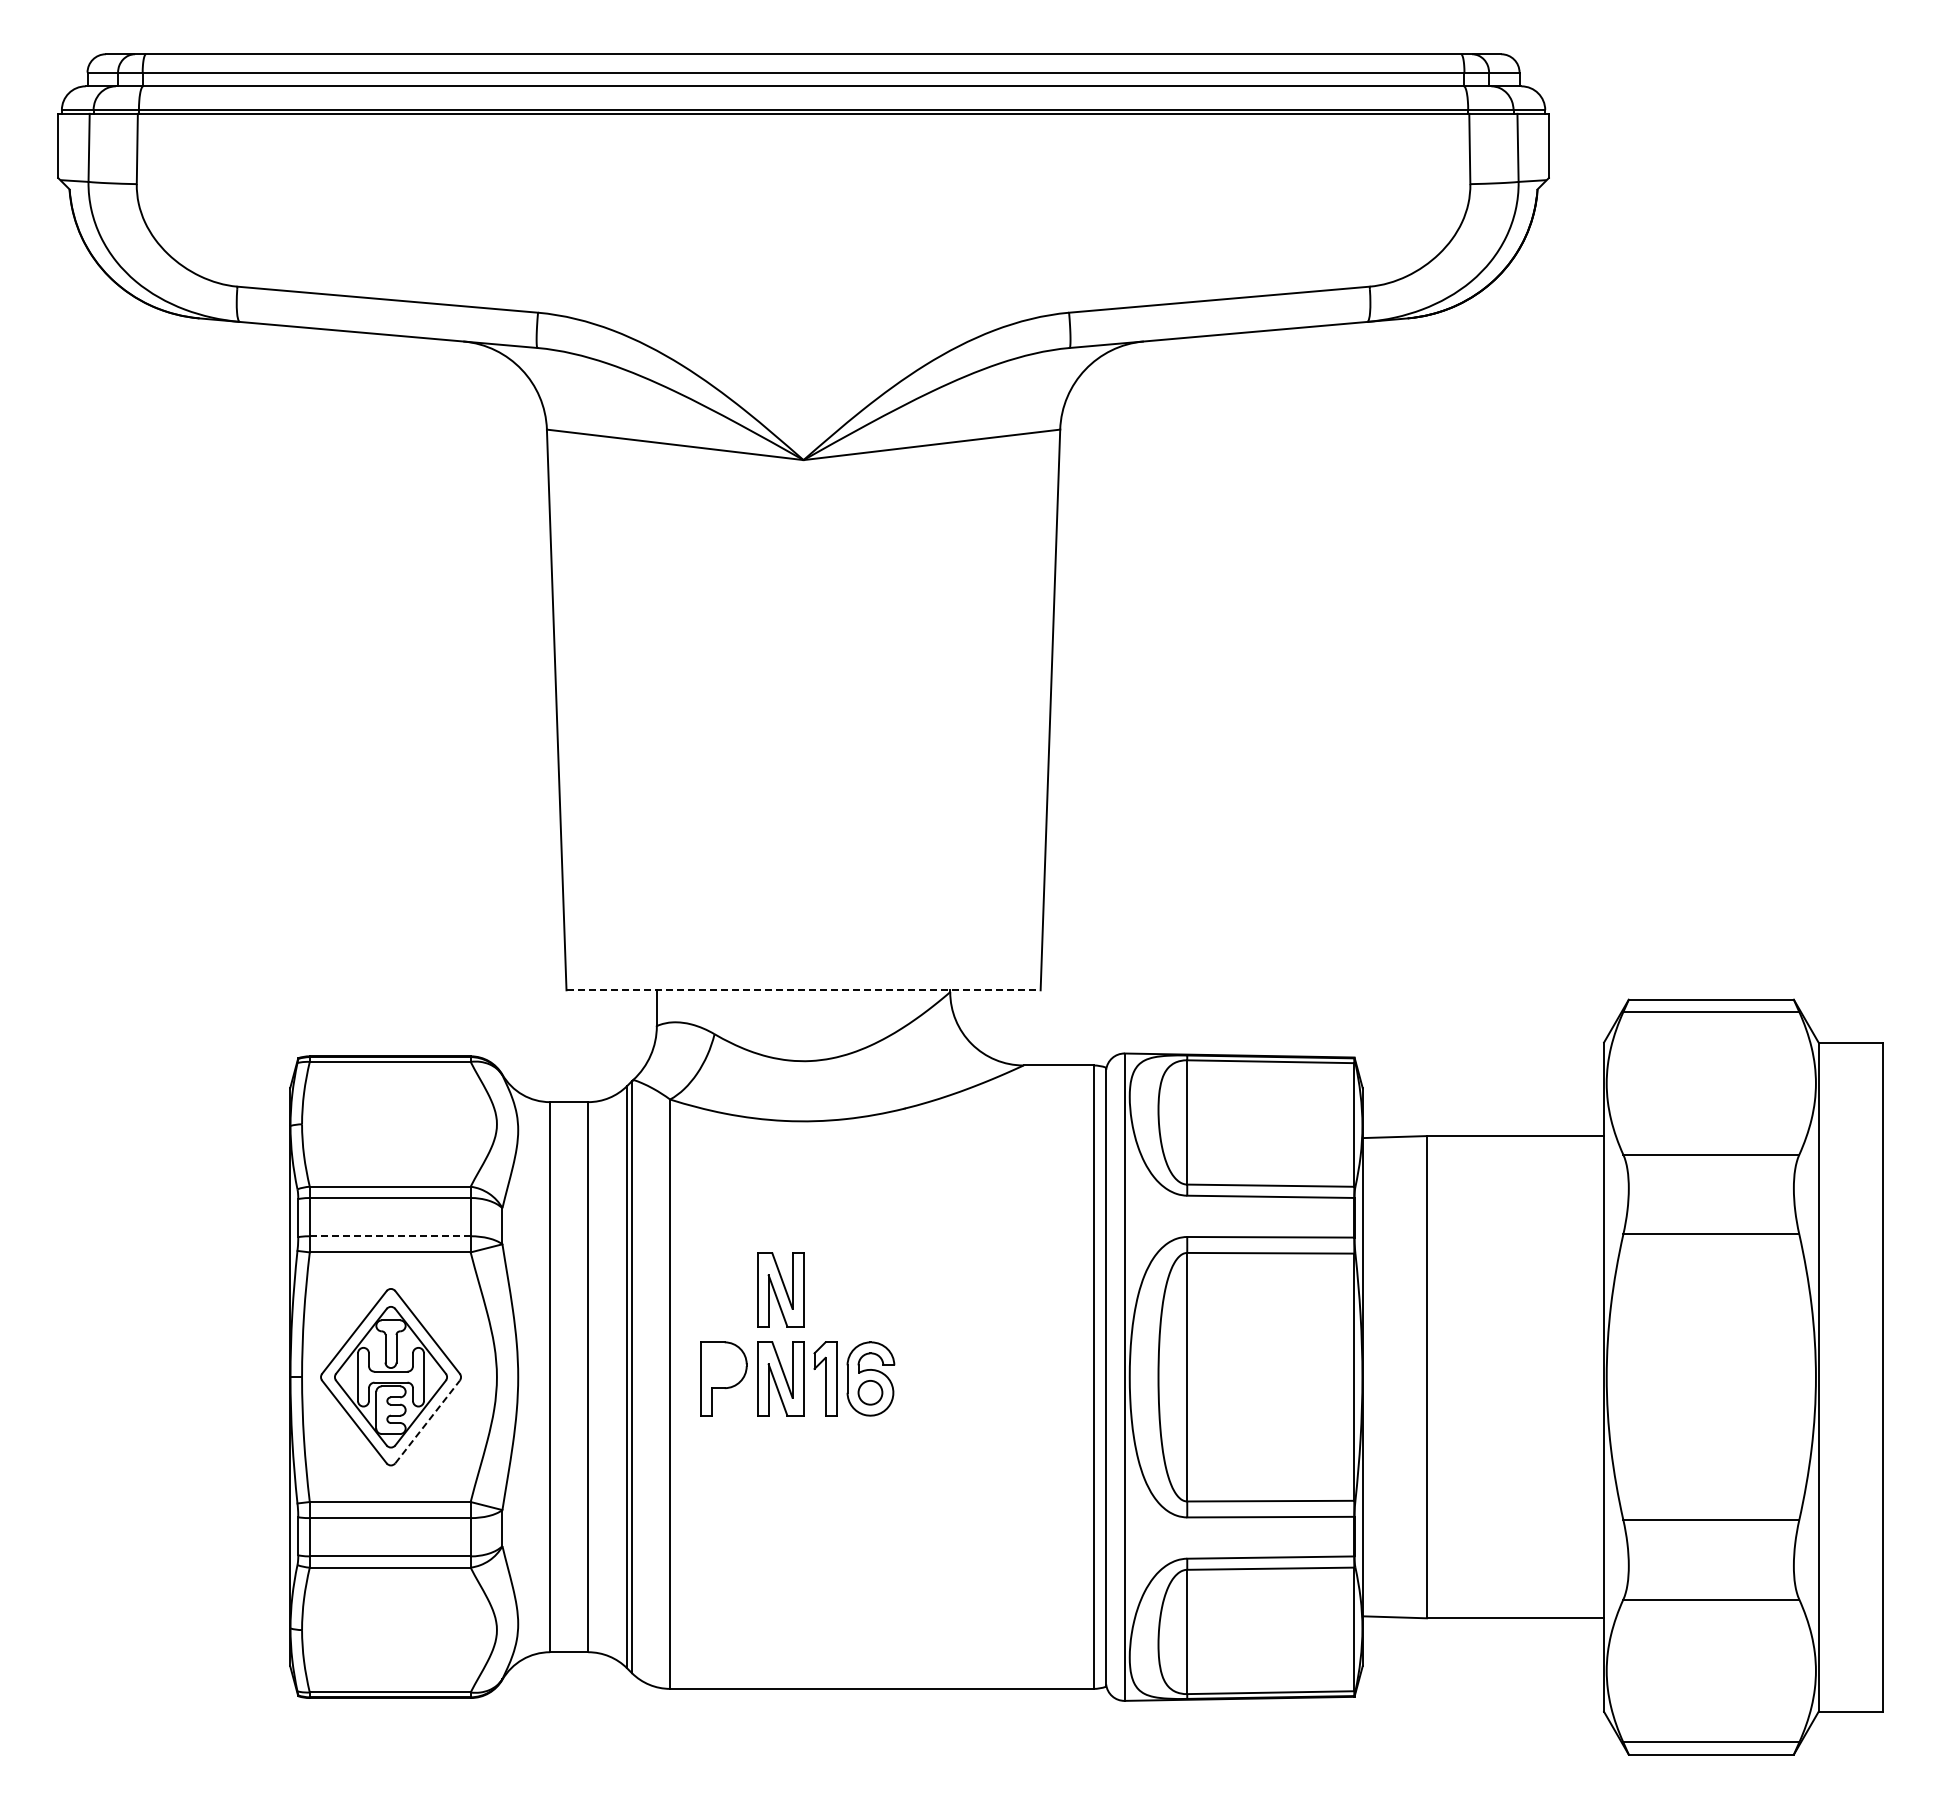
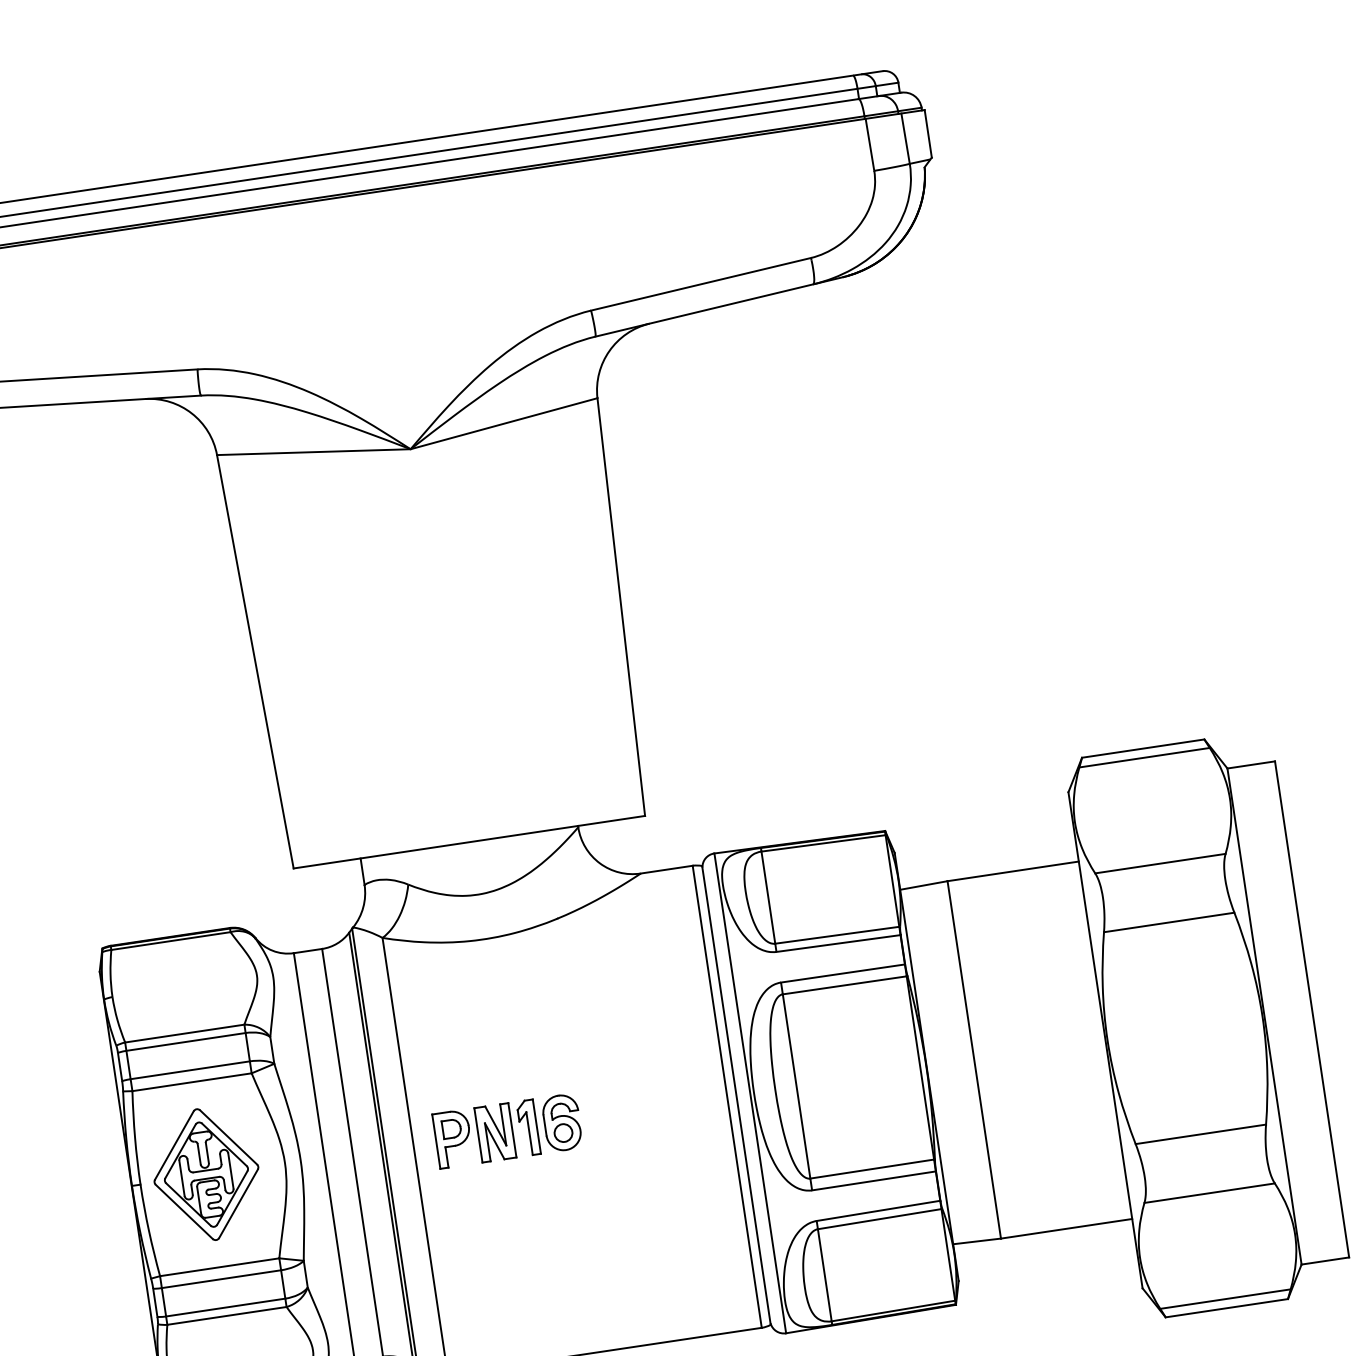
line: (804, 990) -> (470, 842), dashed -> solid
line: (389, 1236) -> (189, 1070), dashed -> solid
part: (780, 1289) -> (485, 1066), removed
part: (723, 1365) -> (451, 1129), added
line: (427, 1421) -> (238, 1203), dashed -> solid

